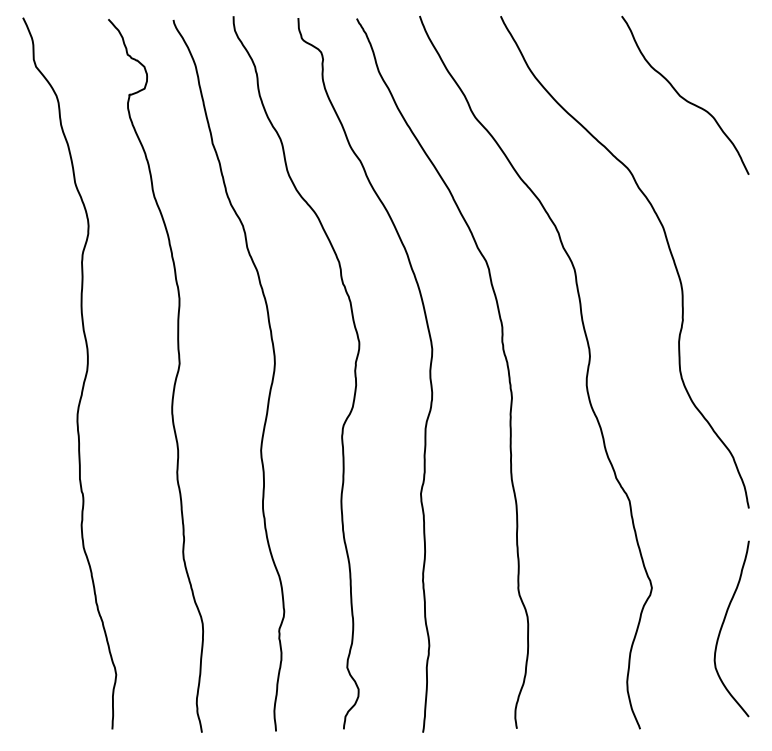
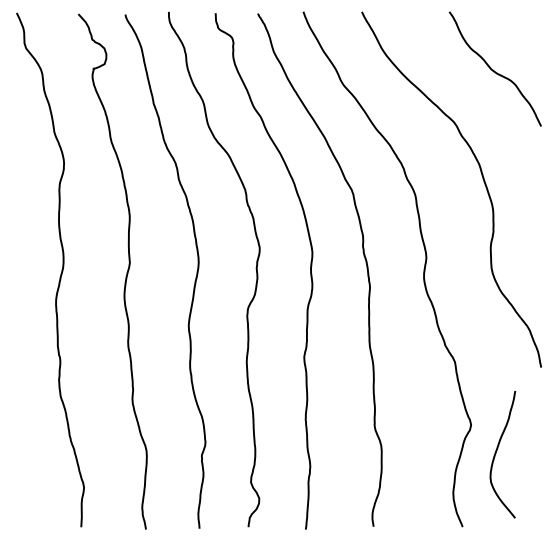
curve: (724, 624) -> (497, 451), moved

